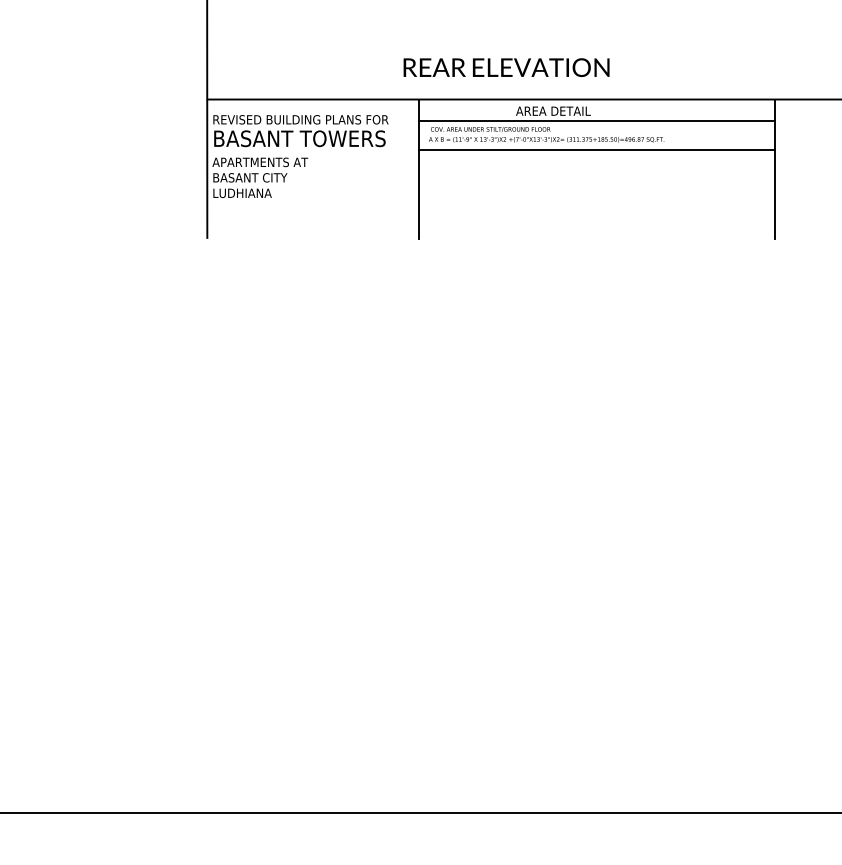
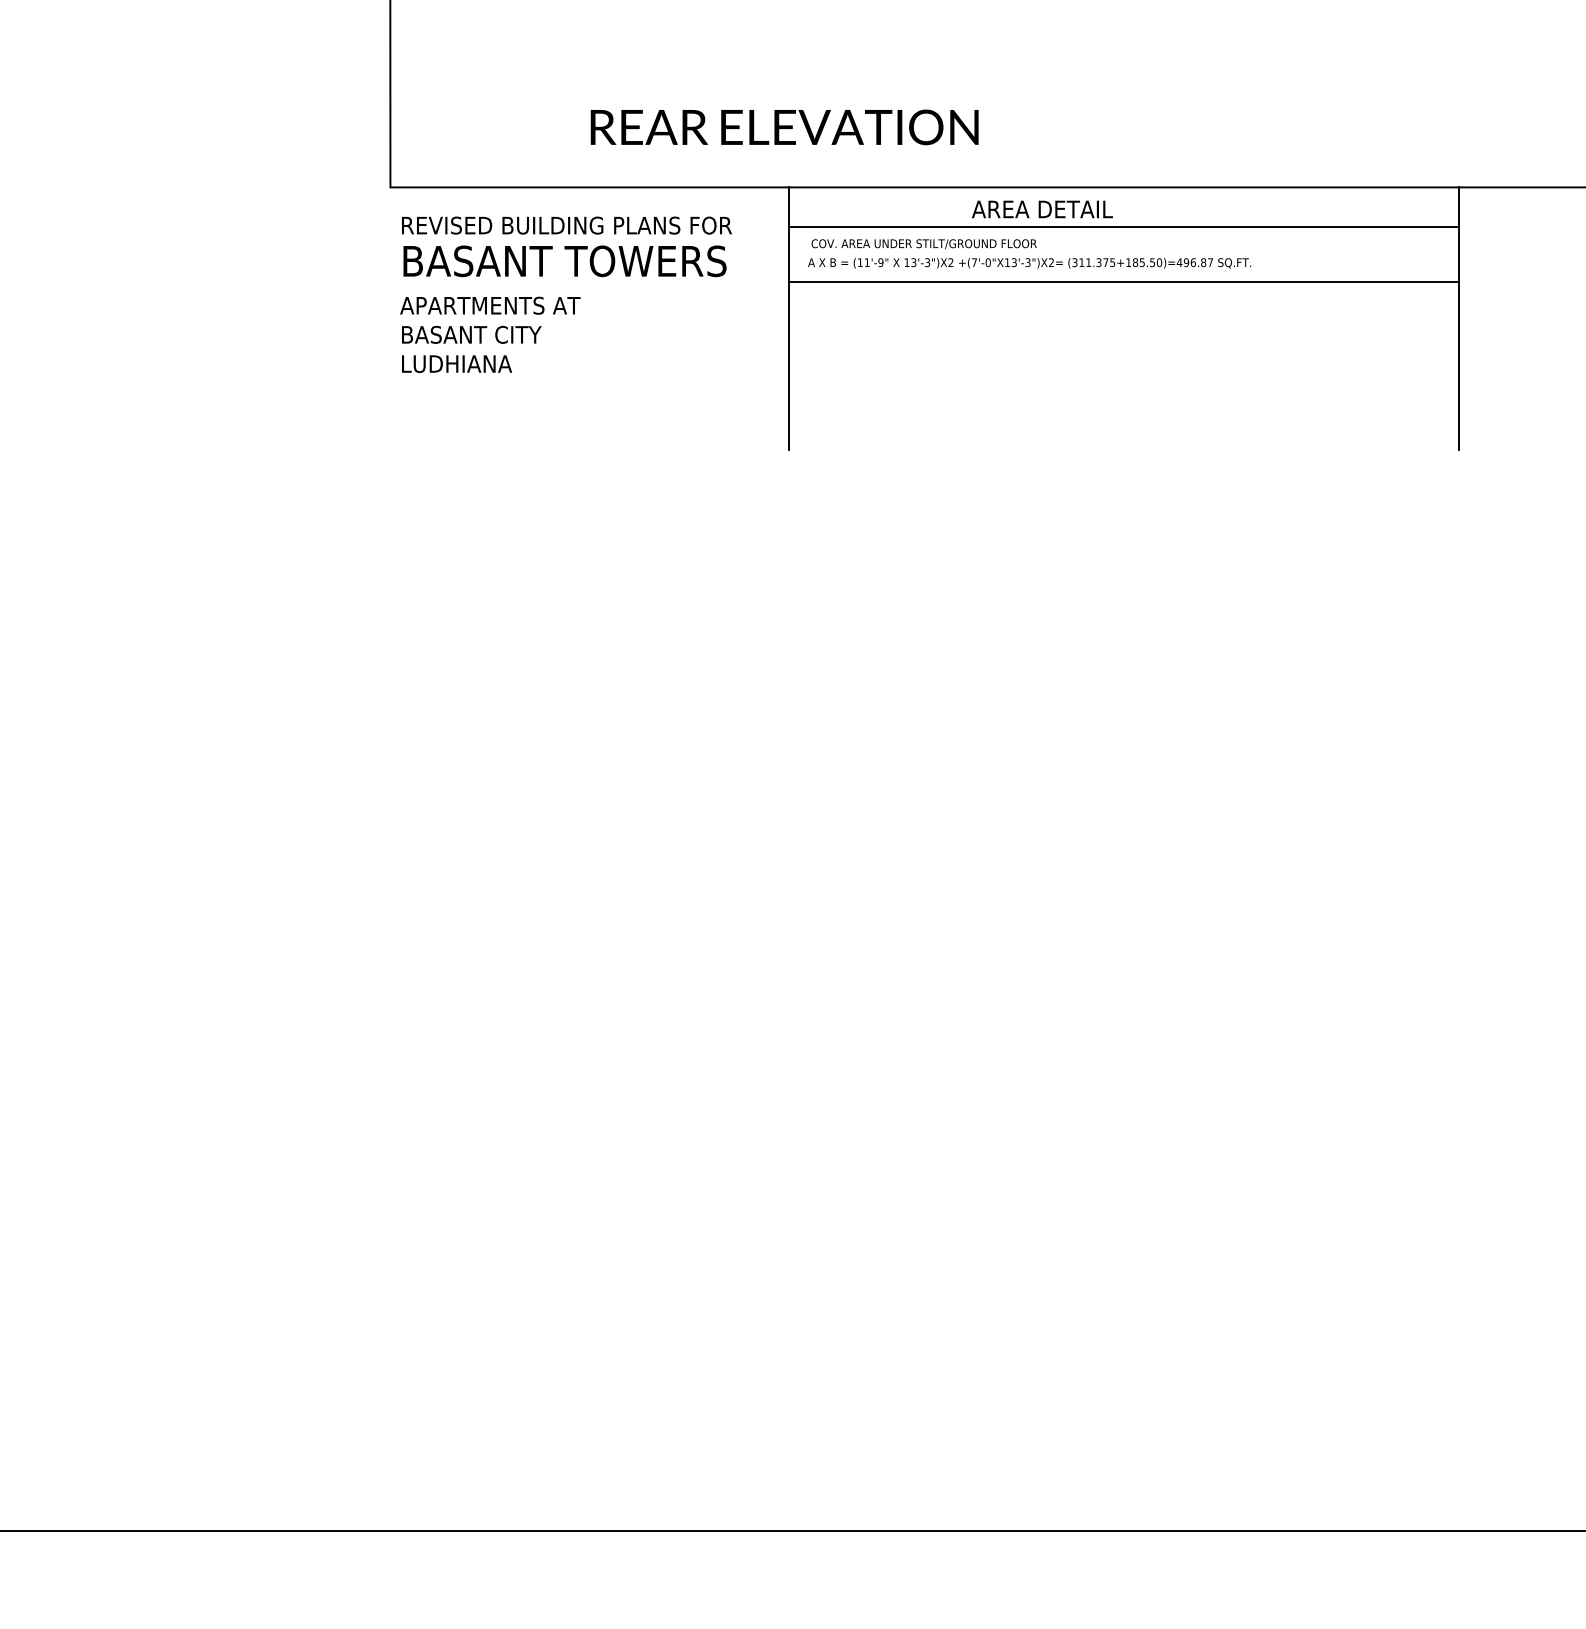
text: (506, 67) -> (784, 127), moved
line: (207, 168) -> (390, 317), removed

